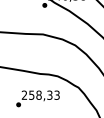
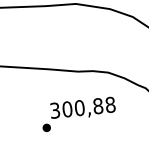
text: (40, 94) -> (82, 106), 258,33 -> 300,88

